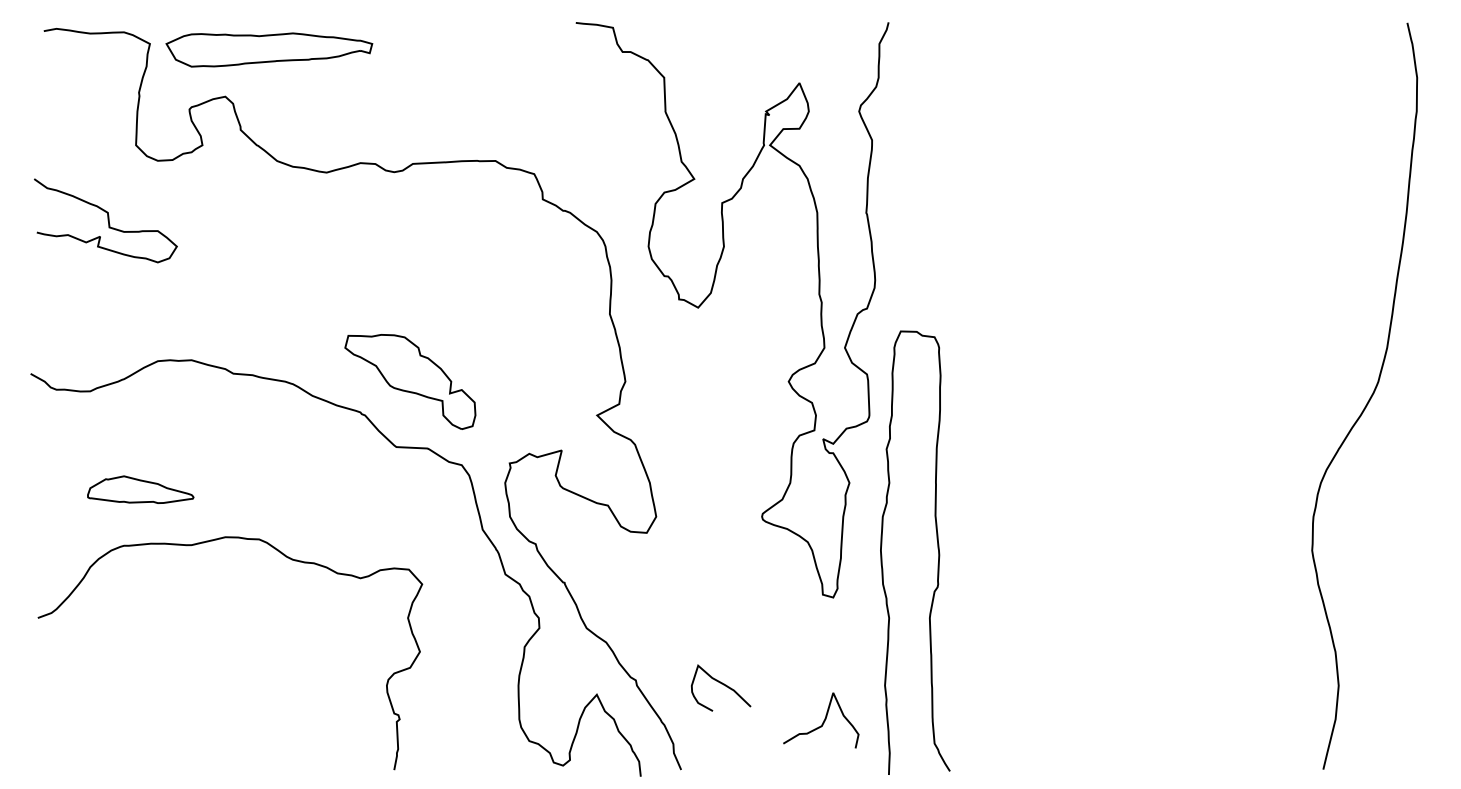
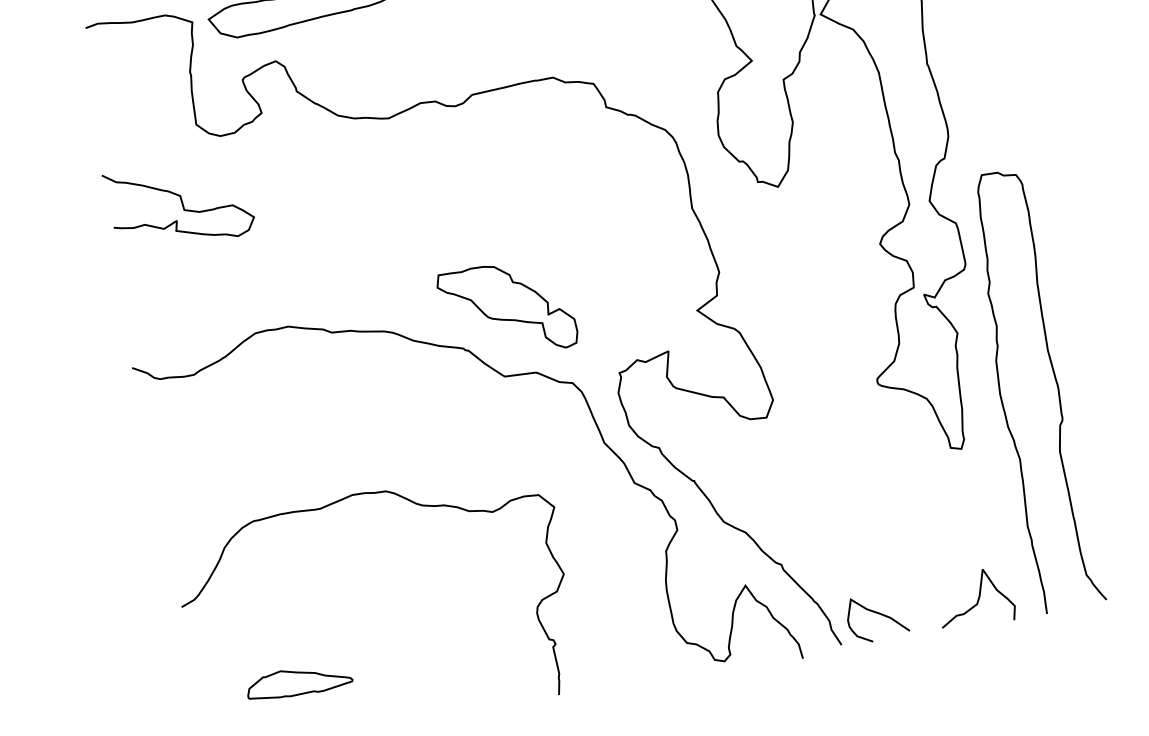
part: (140, 489) -> (298, 681), moved
curve: (721, 684) -> (877, 614), moved
curve: (823, 720) -> (977, 598), moved

